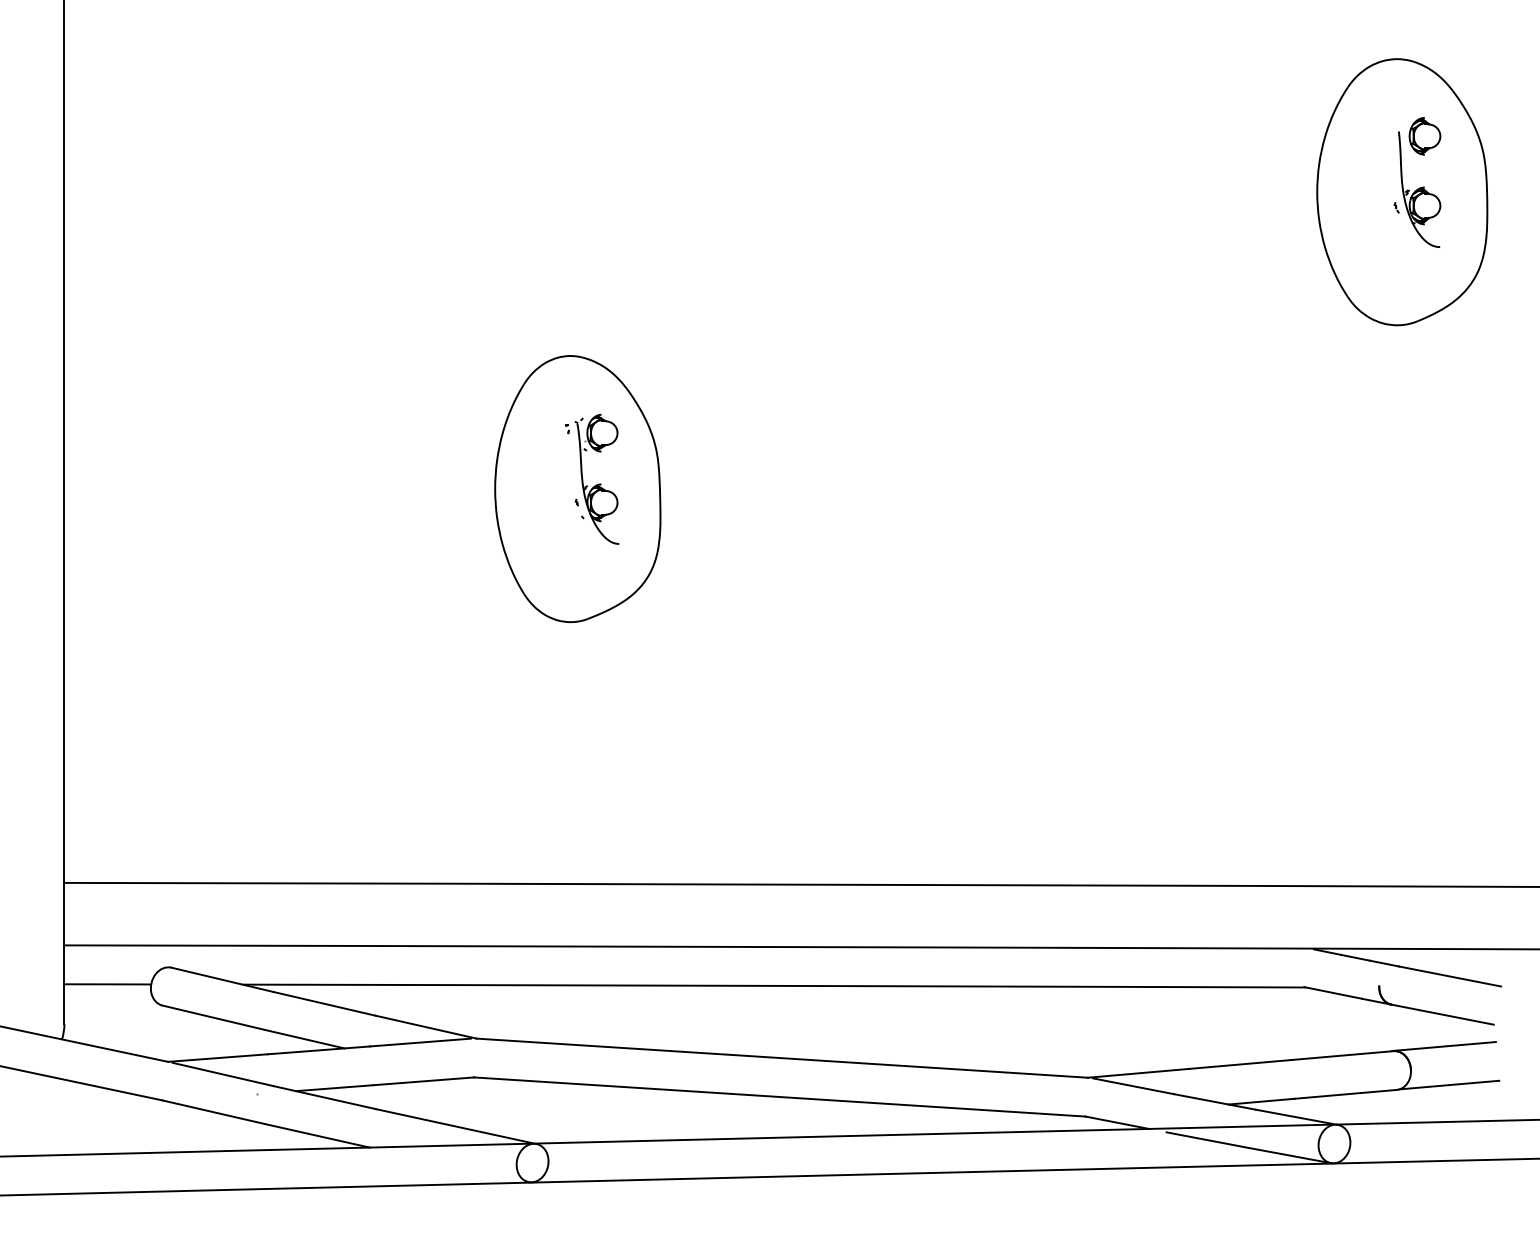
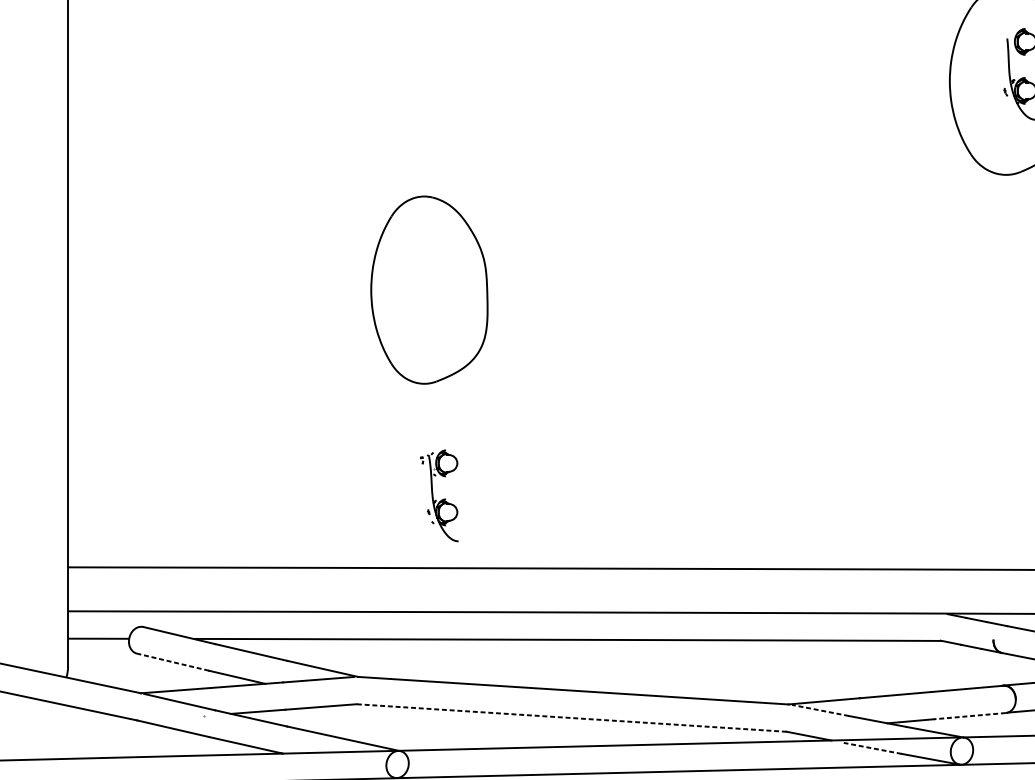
part: (596, 484) -> (442, 499), moved
line: (213, 1017) -> (173, 662), solid -> dashed
line: (1133, 1086) -> (820, 710), solid -> dashed
line: (1345, 1094) -> (969, 716), solid -> dashed
line: (779, 1096) -> (571, 717), solid -> dashed
line: (1207, 1140) -> (872, 748), solid -> dashed

